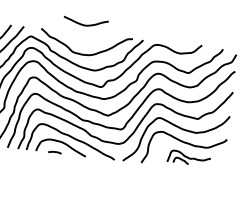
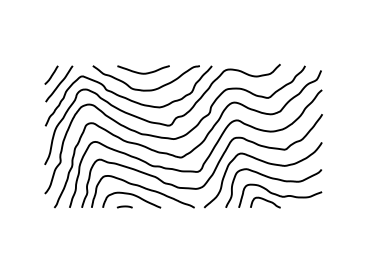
curve: (85, 24) -> (143, 72), moved
part: (189, 157) -> (280, 195), size x1.67

